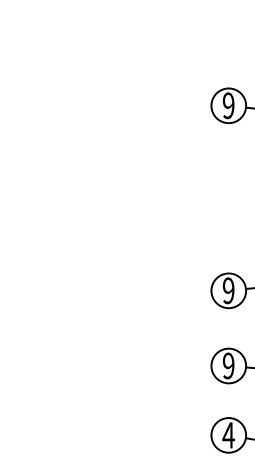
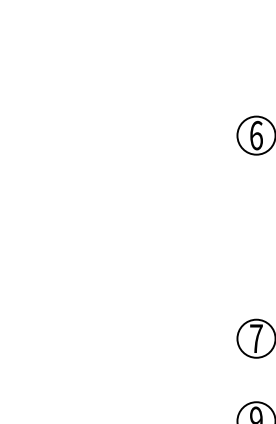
text: (228, 105) -> (256, 135), 9 -> 6
text: (228, 290) -> (256, 338), 9 -> 7

